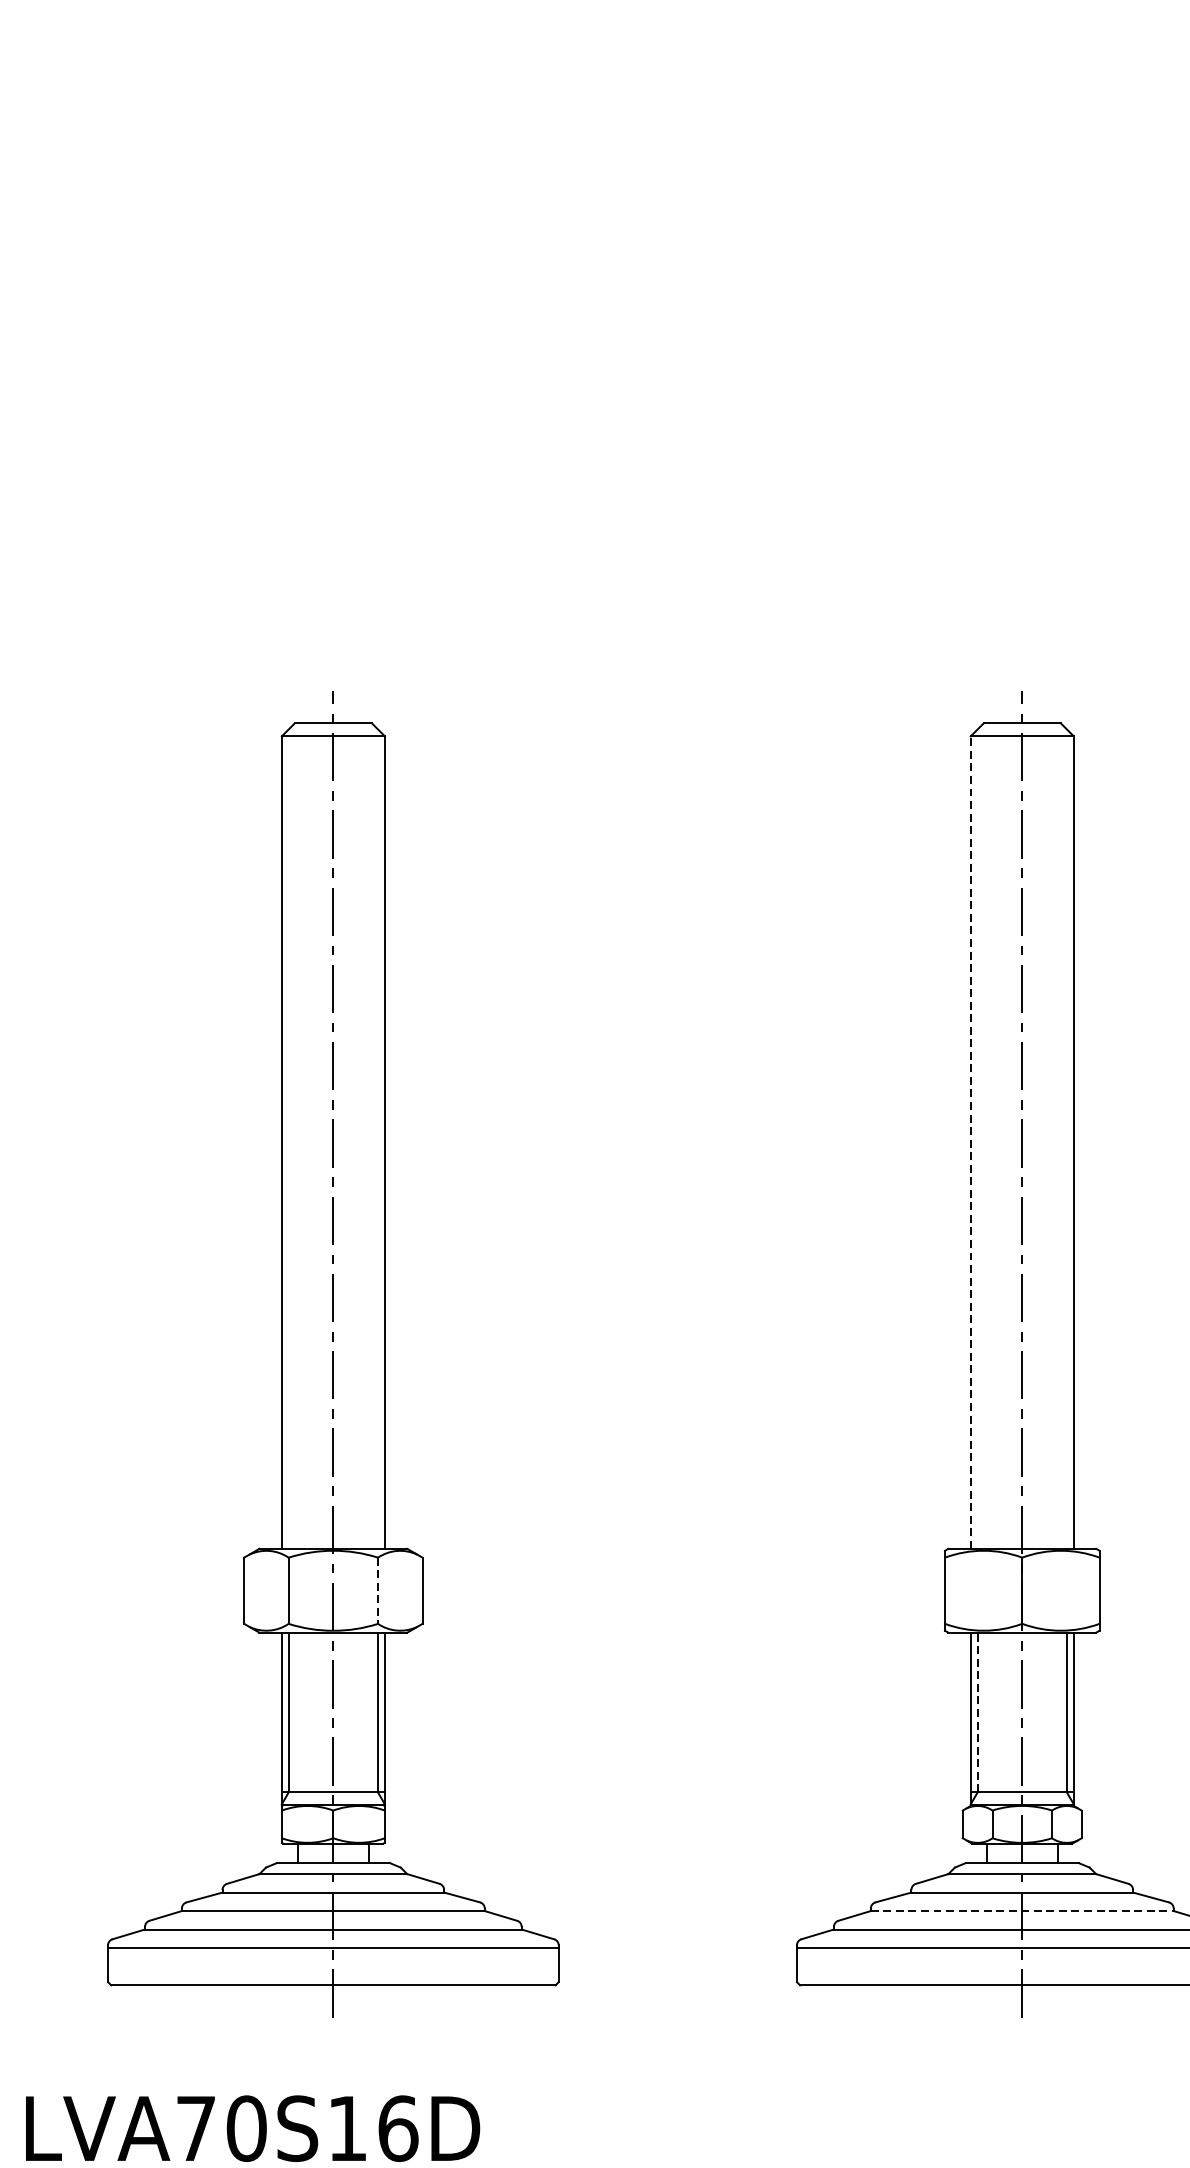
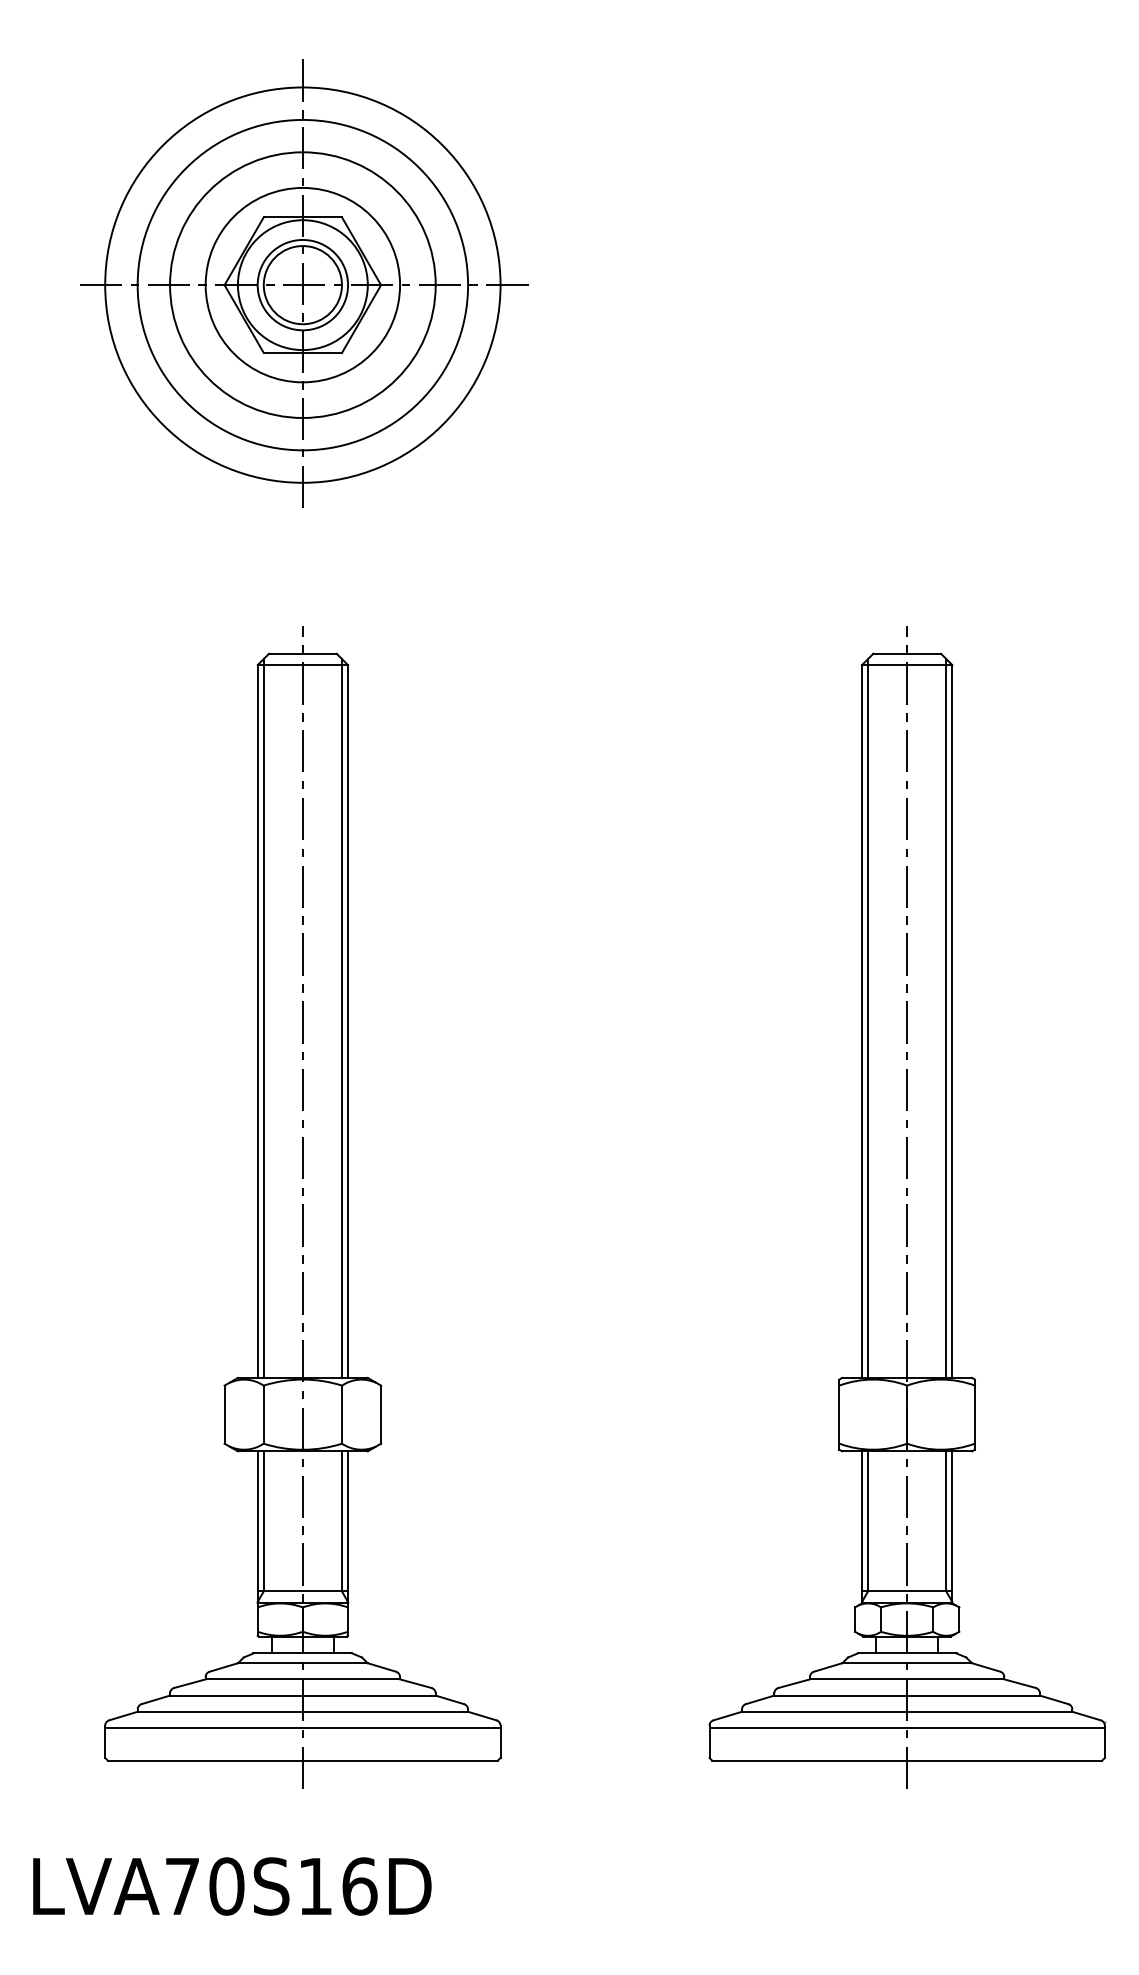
part: (335, 301) -> (304, 283), added
line: (288, 1139) -> (263, 1018), added
line: (377, 1139) -> (341, 1018), added
line: (978, 1139) -> (868, 1018), added
line: (1067, 1139) -> (946, 1018), added
line: (971, 1142) -> (862, 1021), dashed -> solid
line: (378, 1591) -> (342, 1415), dashed -> solid
line: (978, 1711) -> (868, 1520), dashed -> solid
line: (1022, 1910) -> (907, 1695), dashed -> solid

